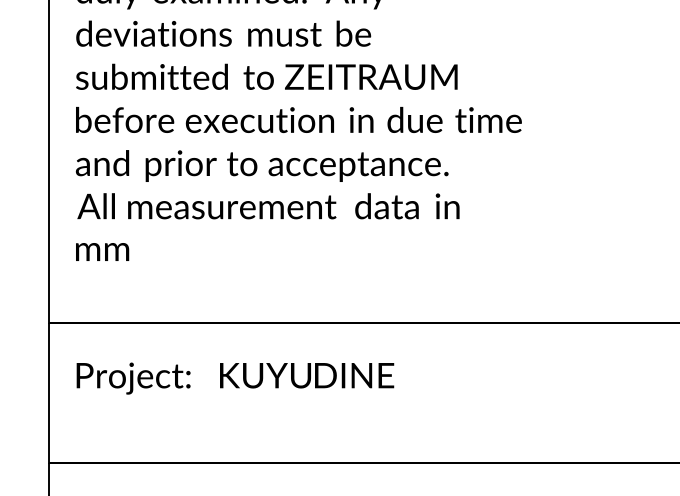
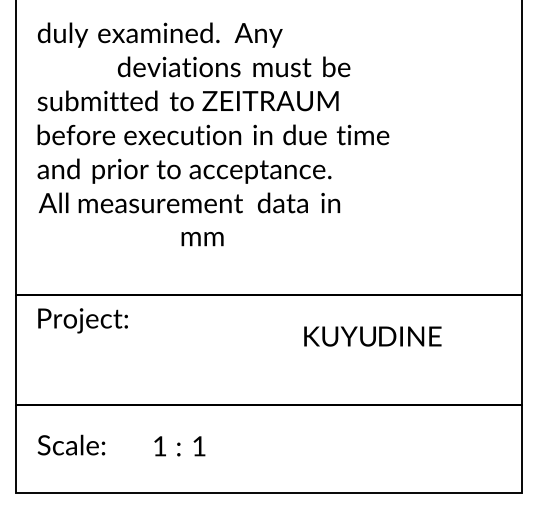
text: (222, 33) -> (233, 66), moved
text: (102, 252) -> (202, 239), moved
text: (306, 375) -> (372, 336), moved
text: (132, 378) -> (82, 320), moved

